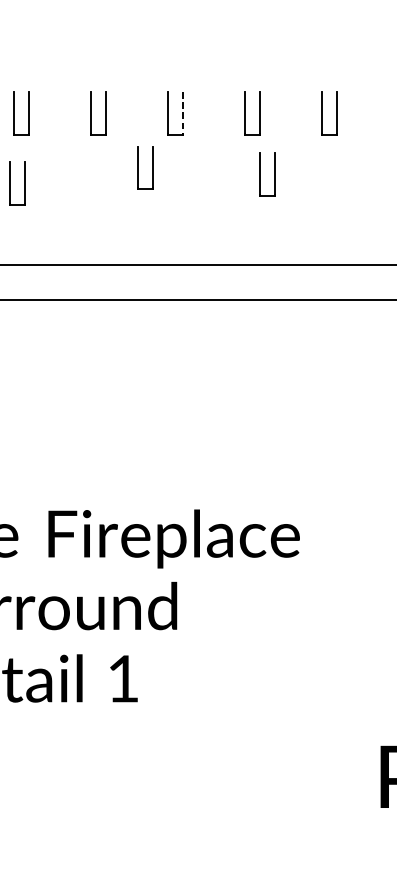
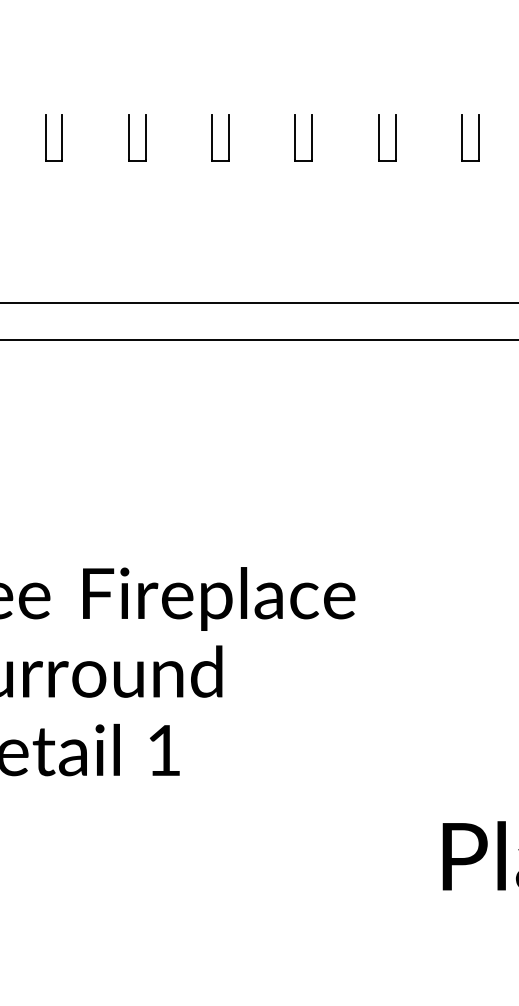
line: (182, 112) -> (228, 137), dashed -> solid
part: (138, 167) -> (180, 196), removed
part: (260, 173) -> (312, 203), removed
part: (10, 183) -> (41, 213), removed

